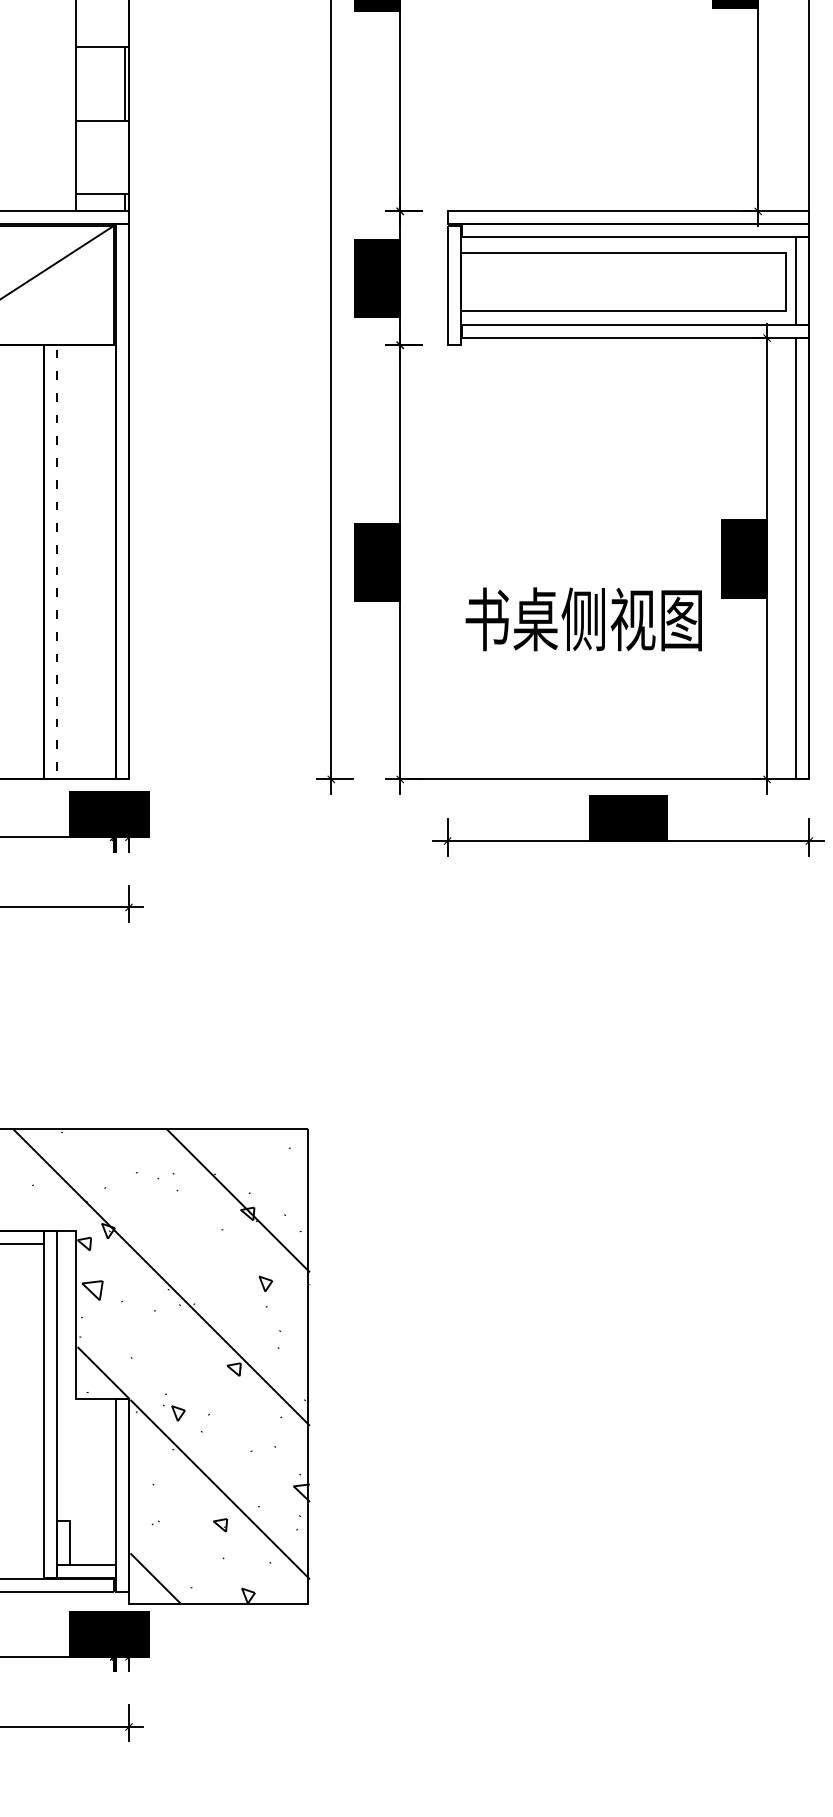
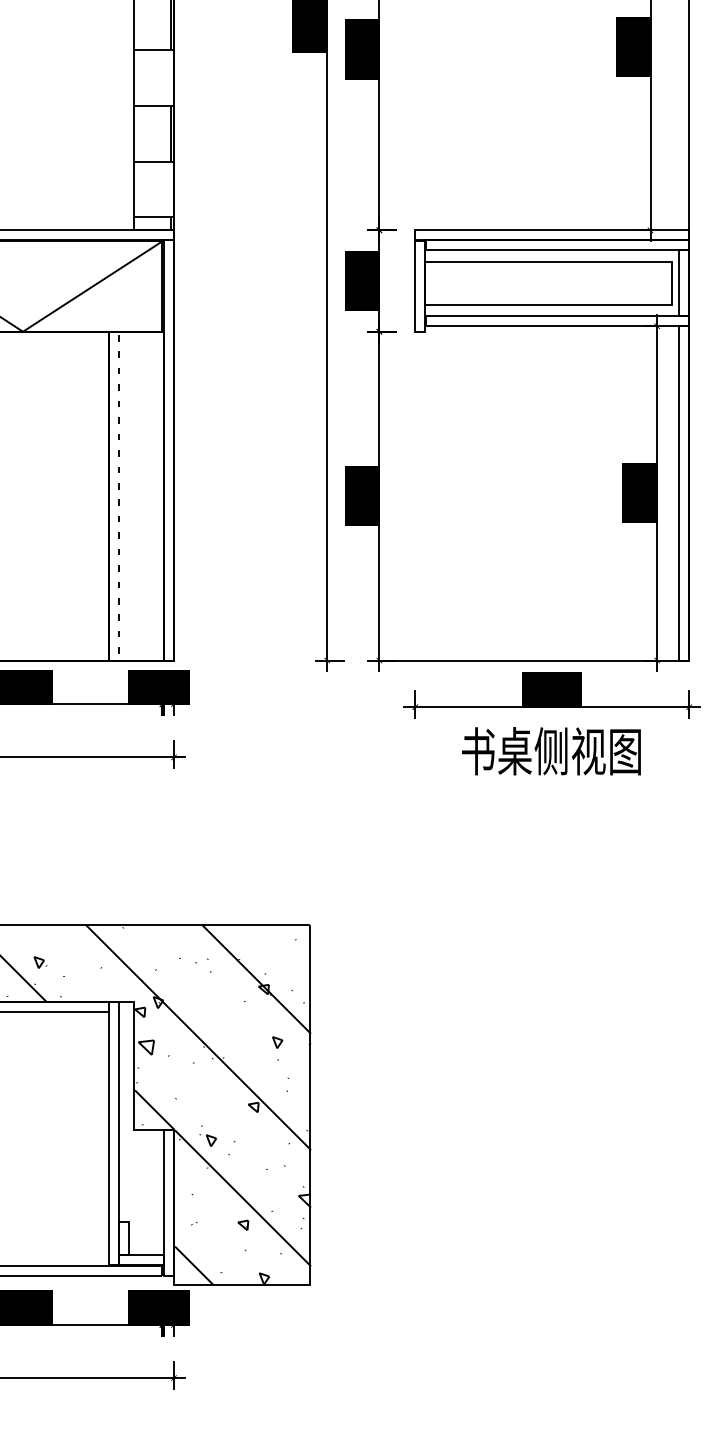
text: (583, 619) -> (551, 751), moved

